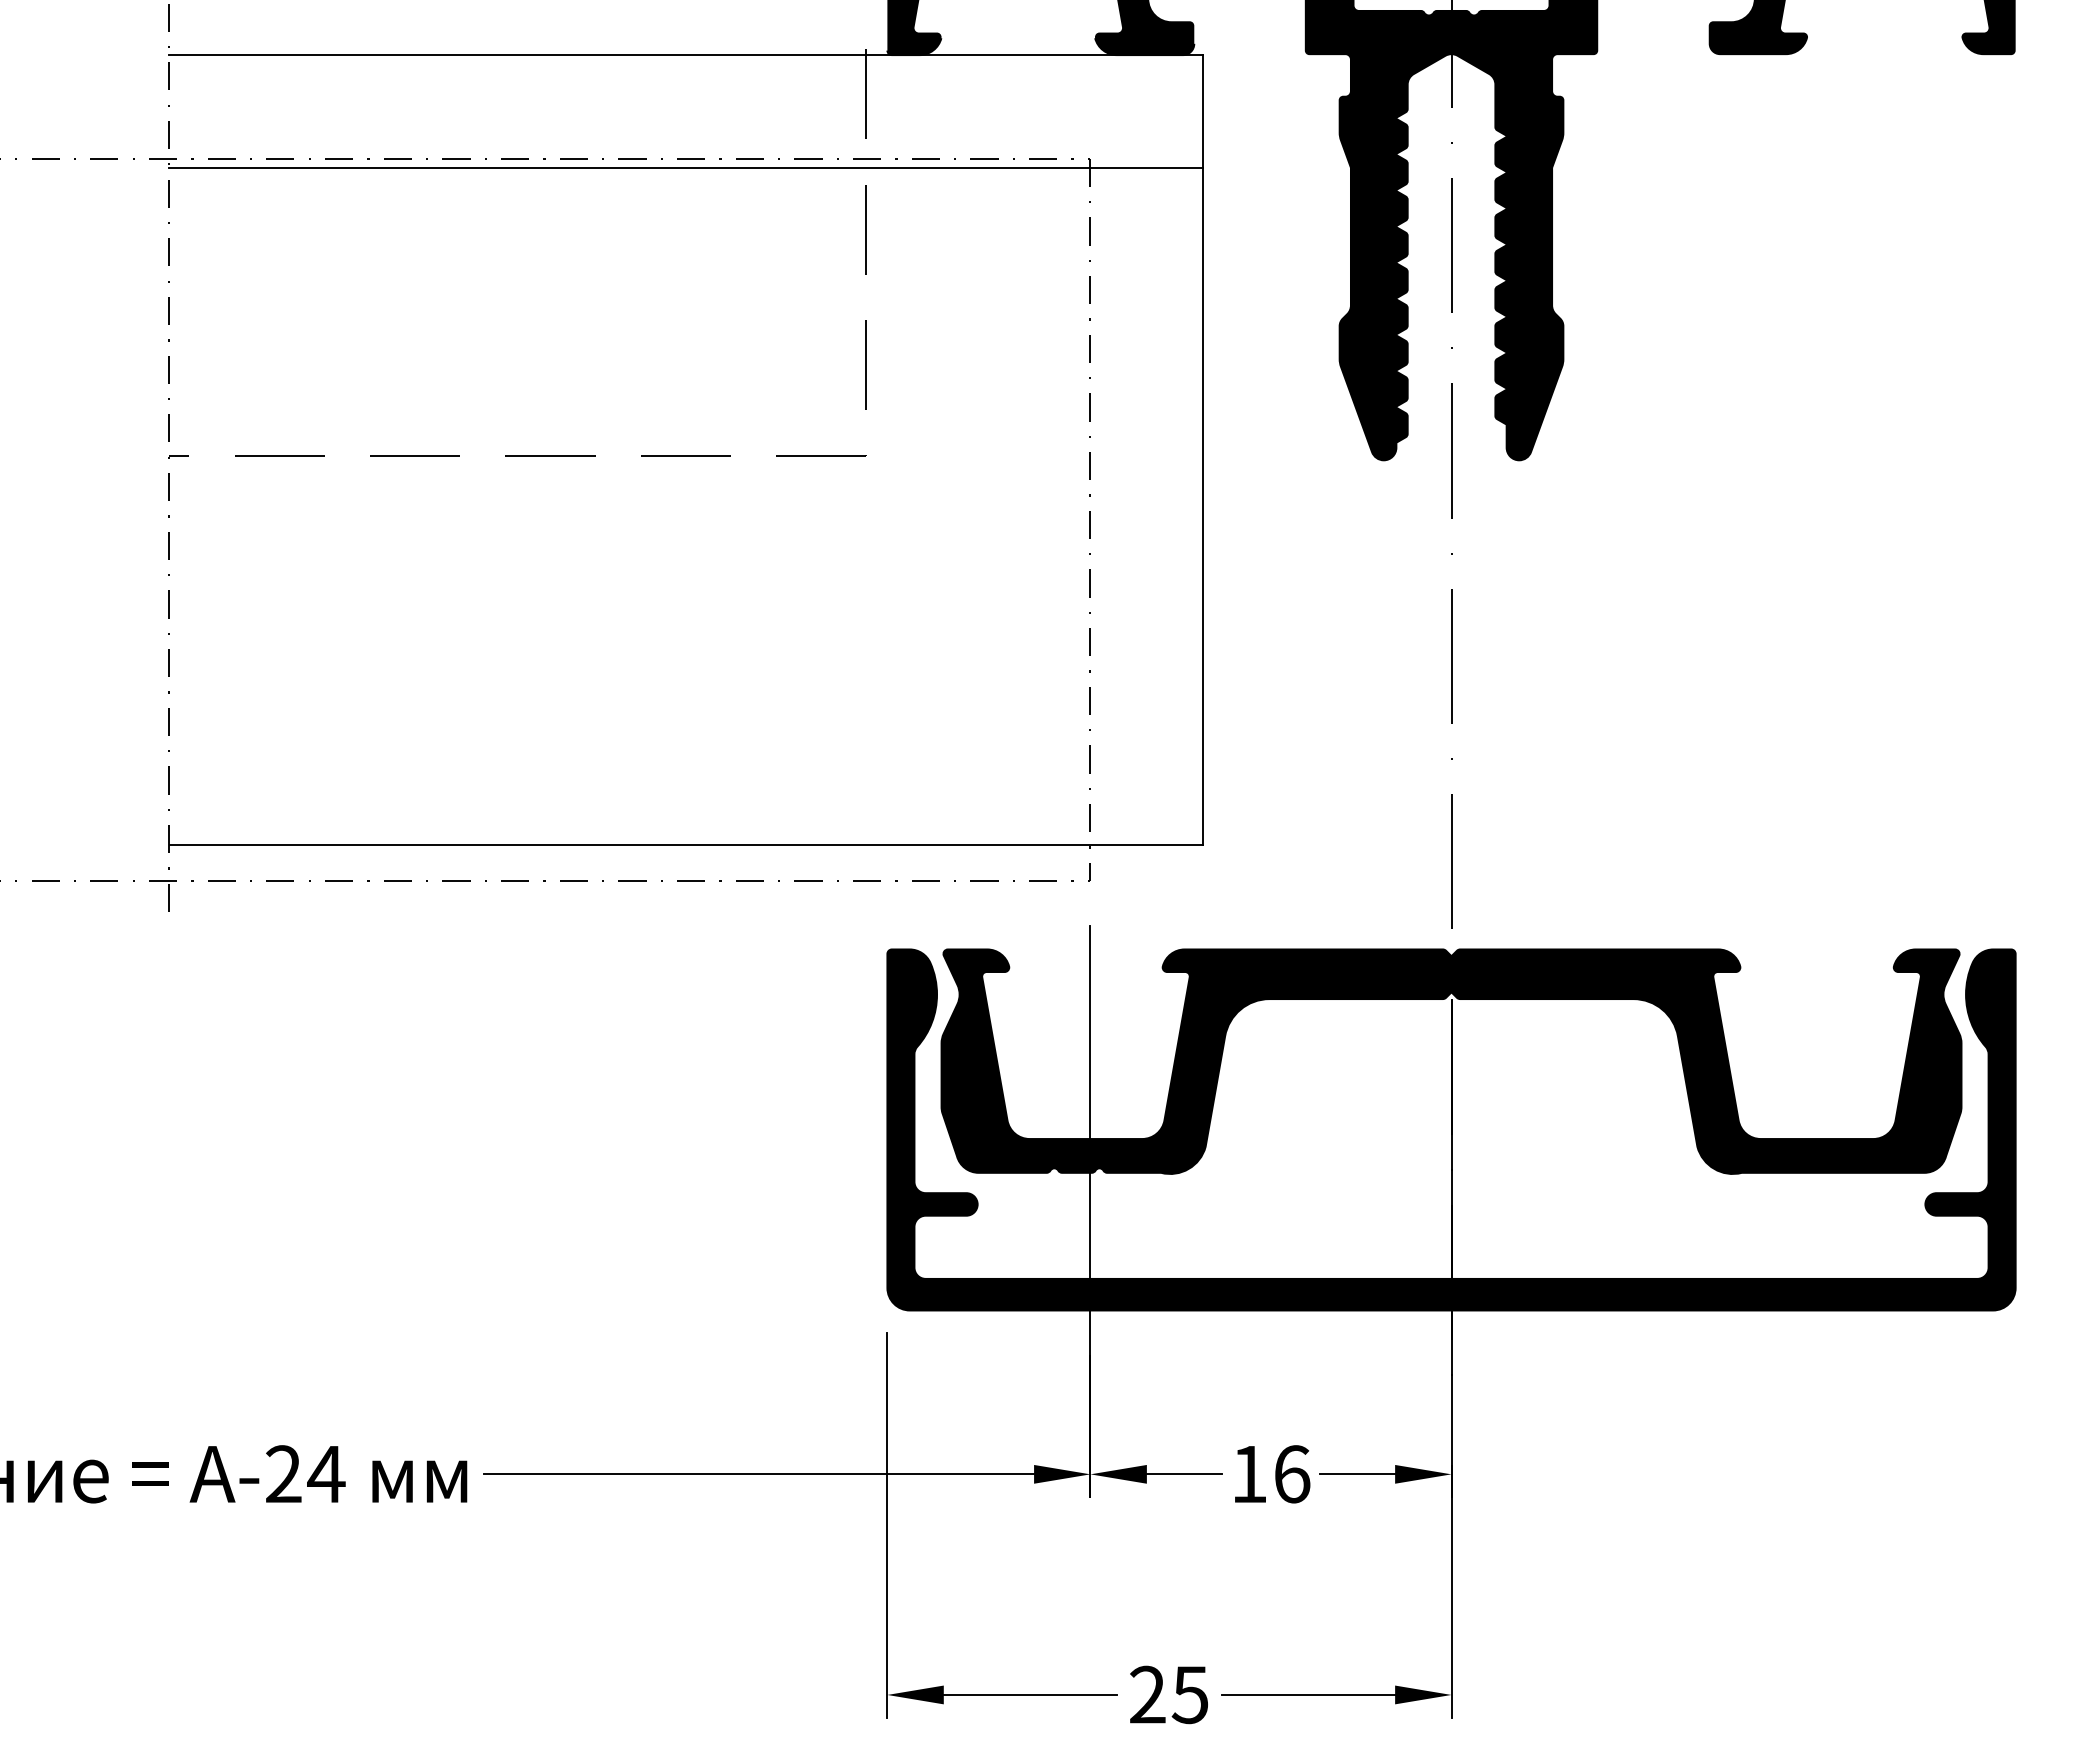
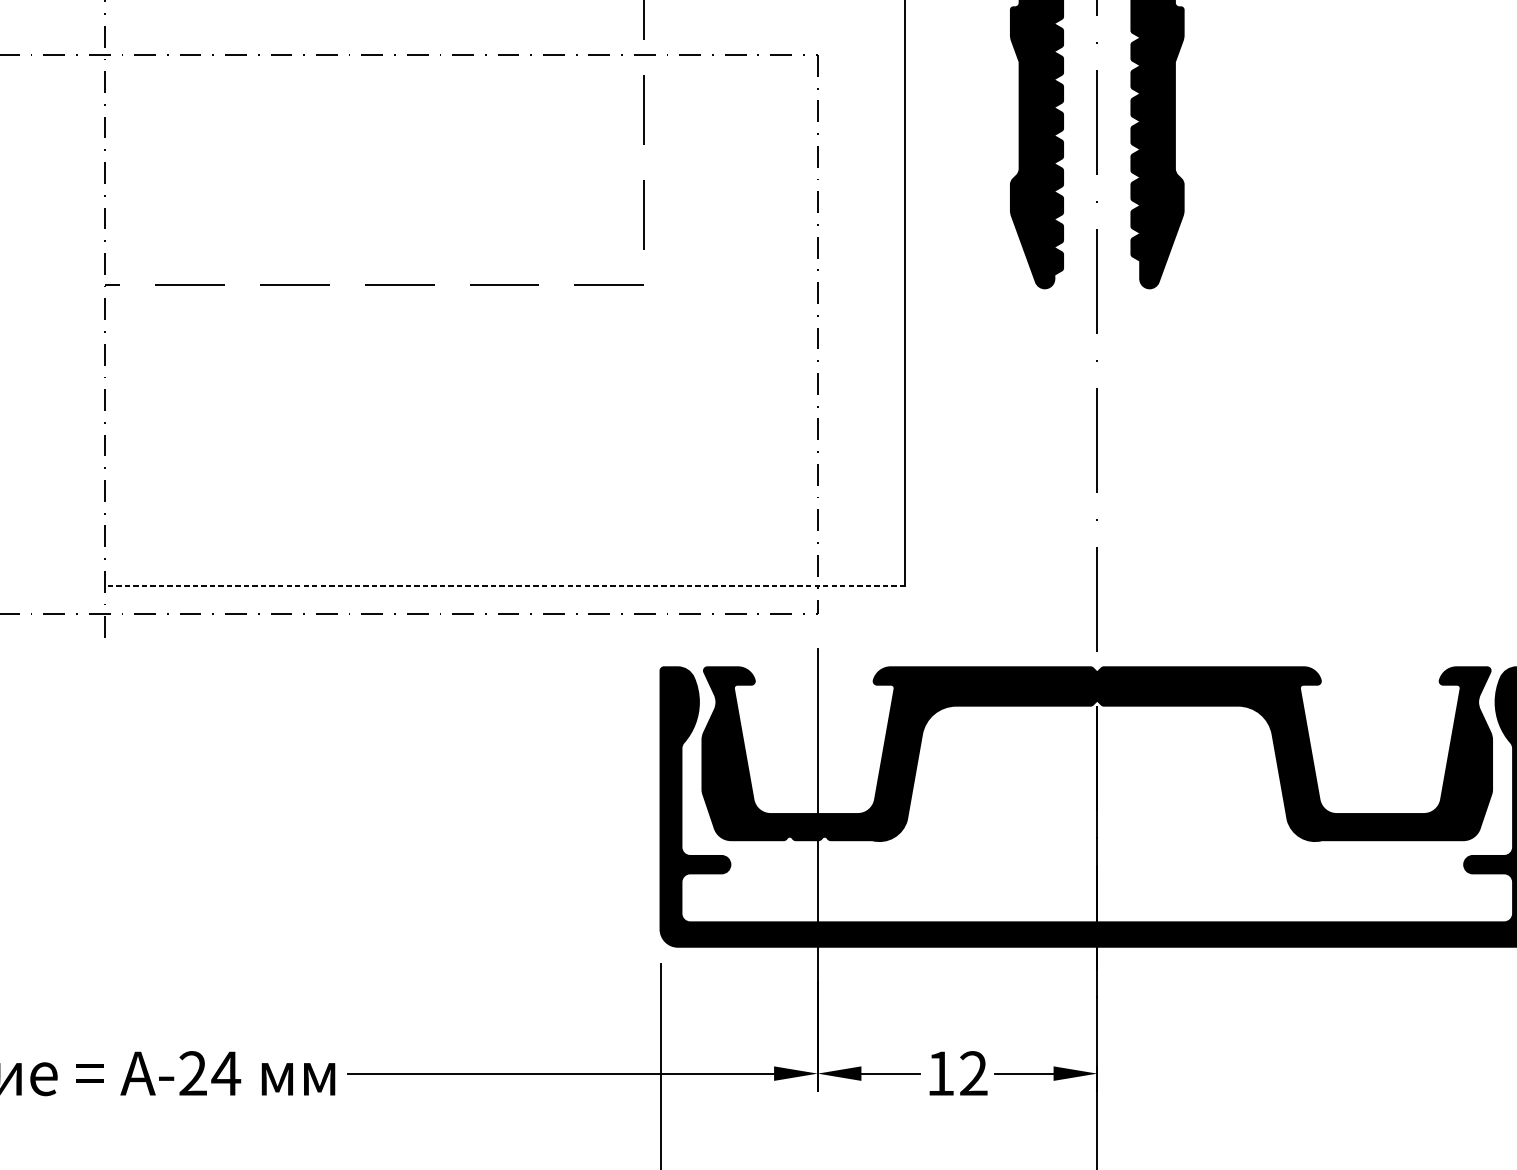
line: (686, 167) -> (504, 61), removed
line: (686, 844) -> (504, 586), solid -> dashed
text: (1292, 1474) -> (974, 1073), 16 -> 12

